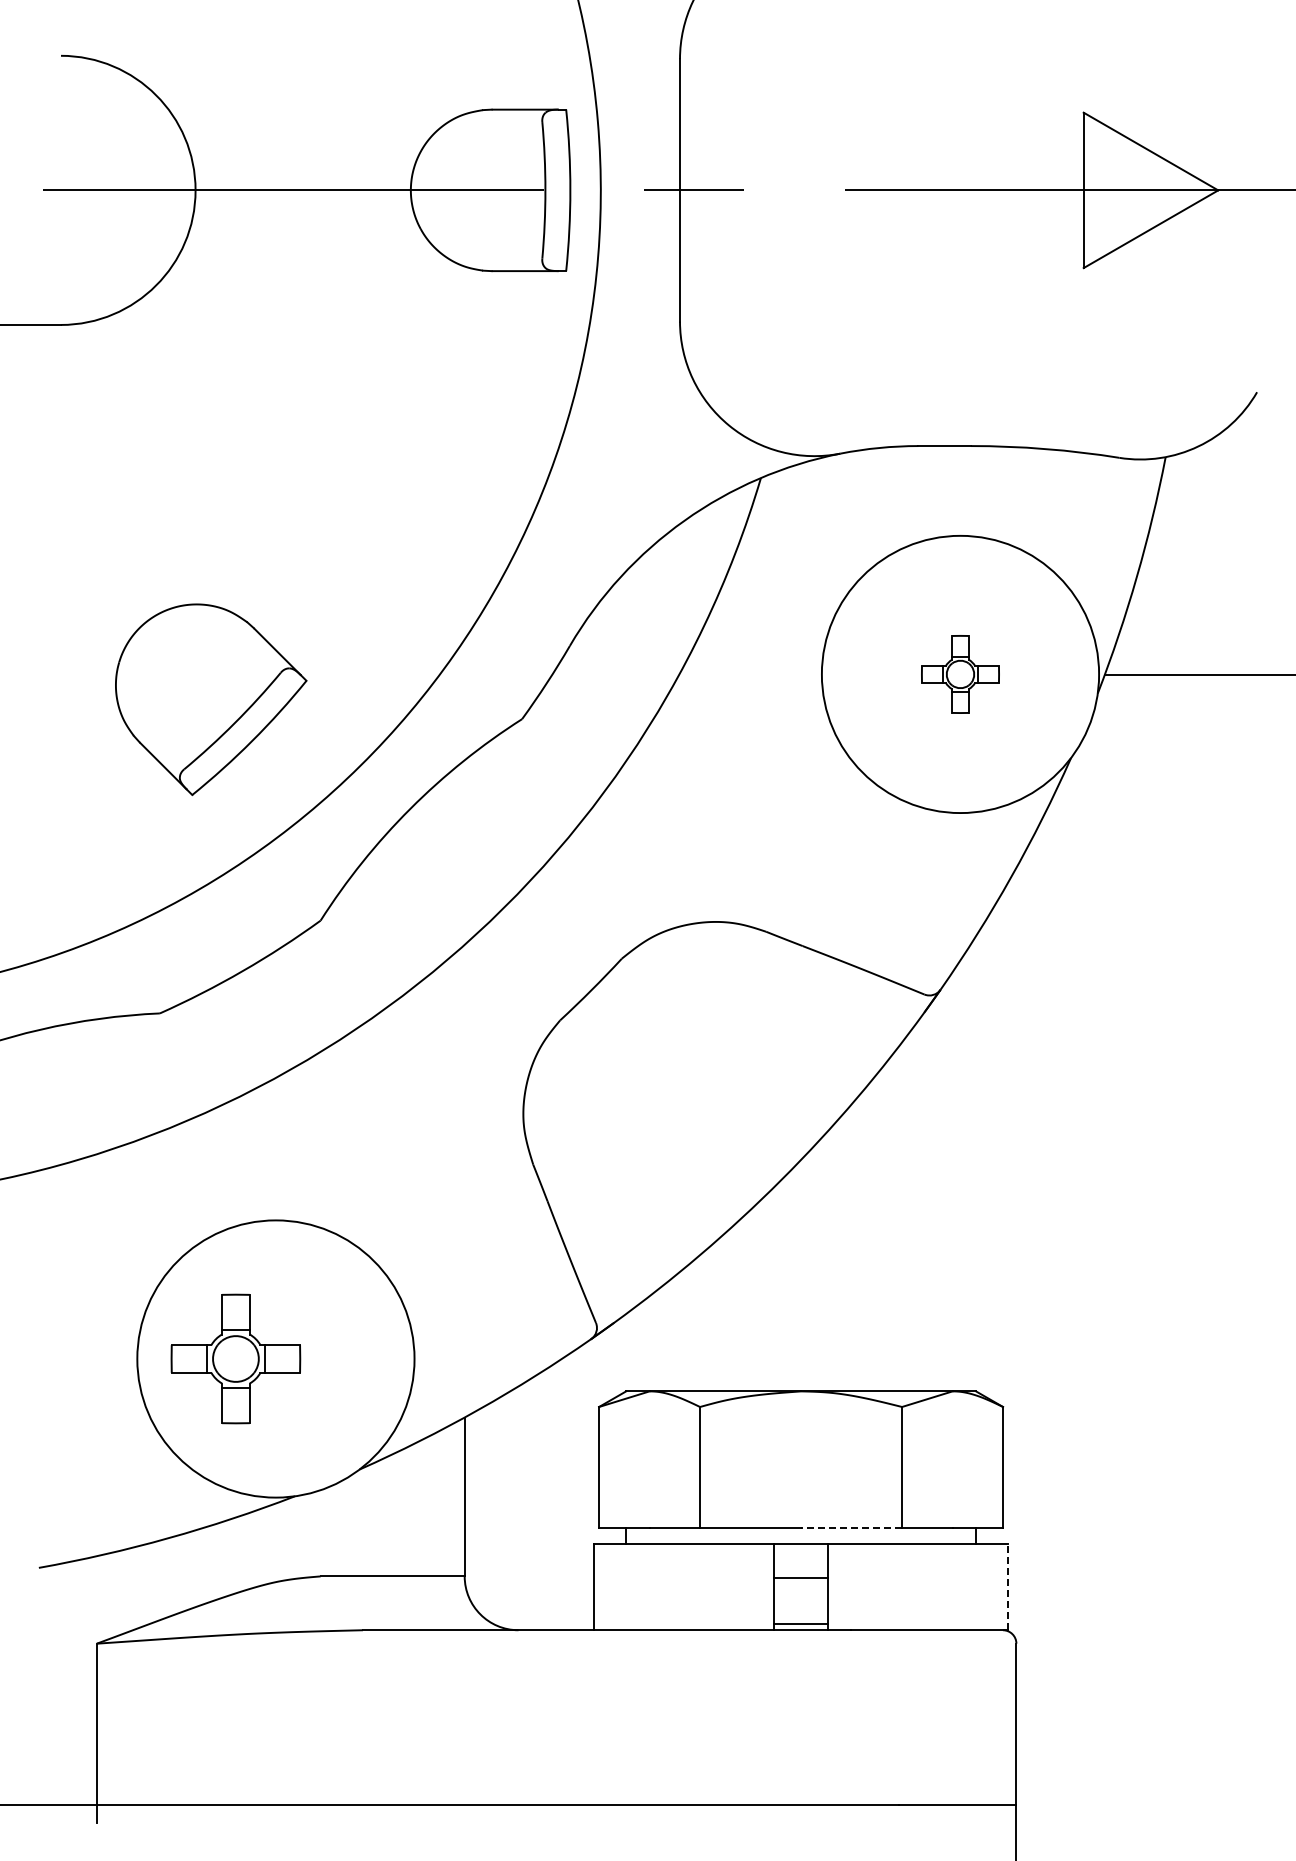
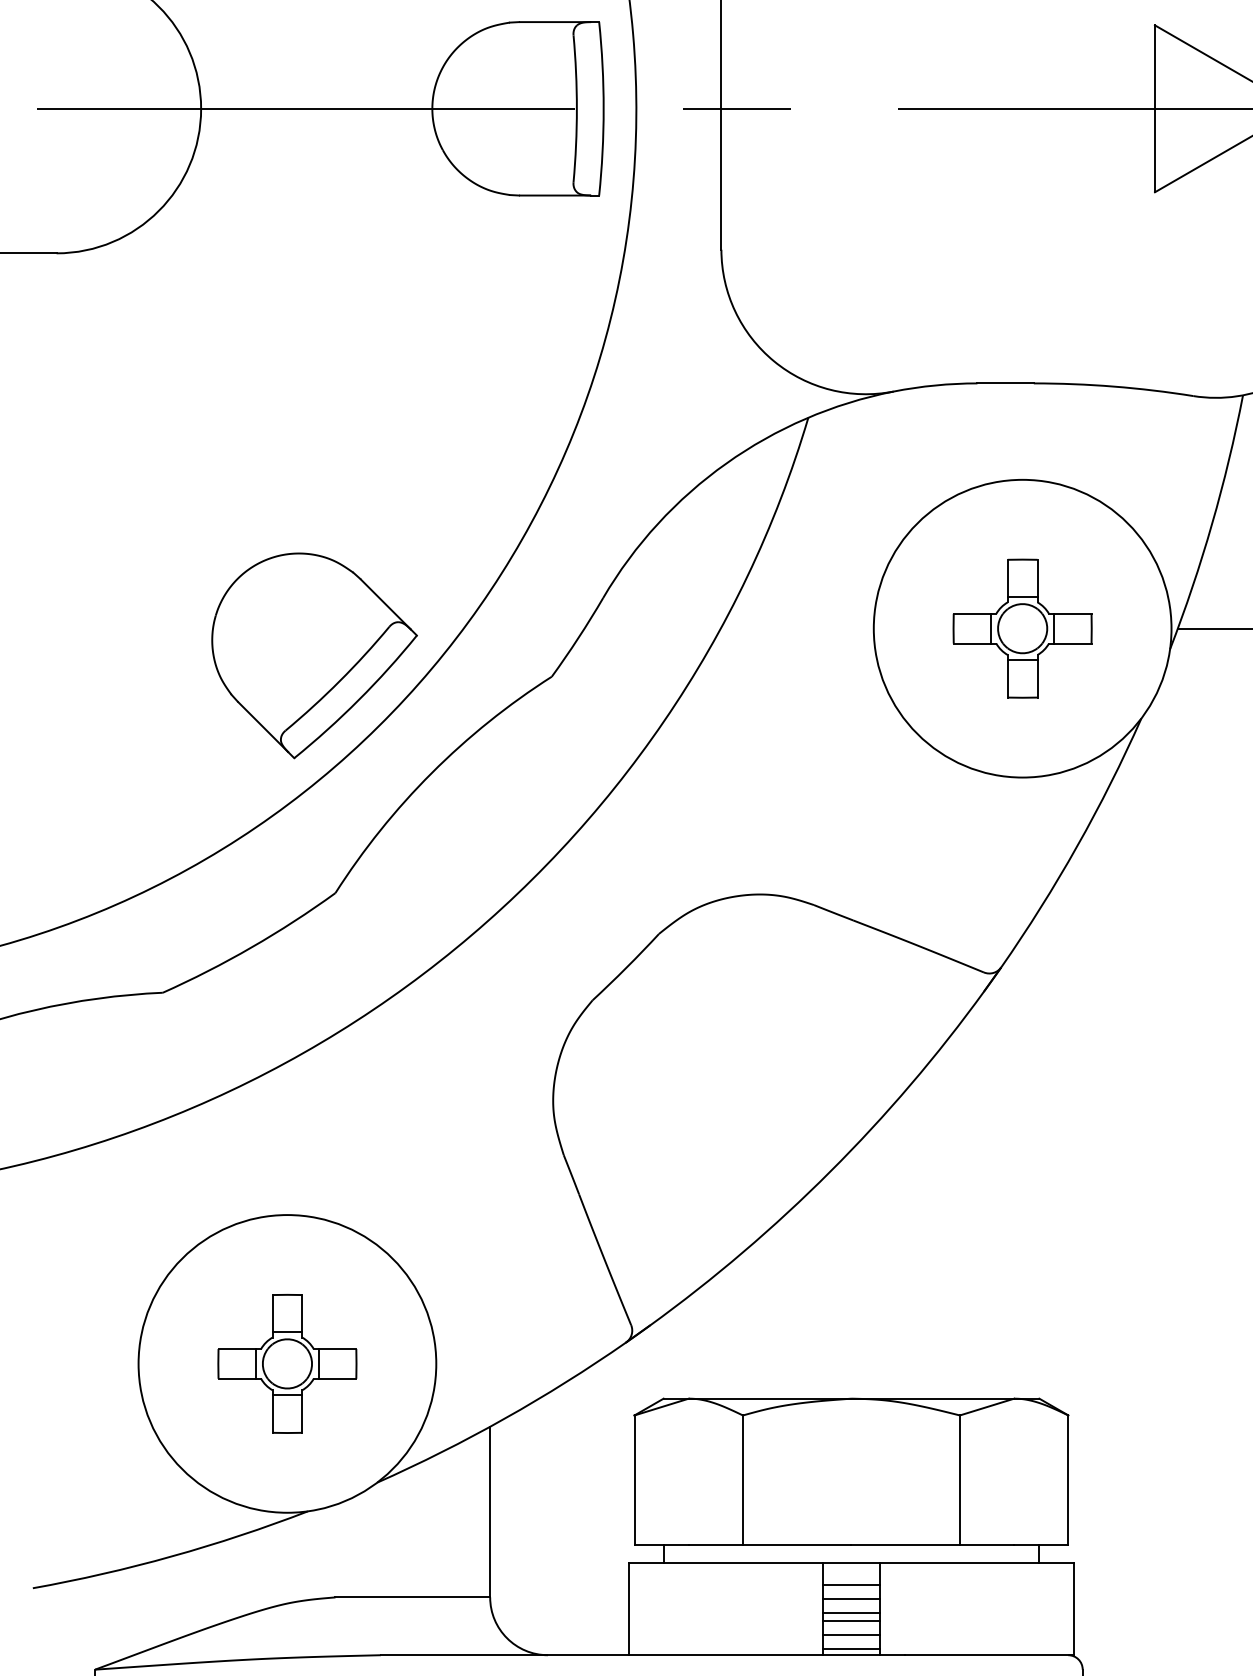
part: (960, 674) -> (1022, 628), size x1.67
part: (211, 699) -> (314, 655), moved
part: (235, 1358) -> (286, 1363), moved
line: (851, 1527) -> (905, 1544), dashed -> solid
line: (801, 1564) -> (851, 1584), added
line: (1008, 1586) -> (1074, 1608), dashed -> solid
line: (801, 1590) -> (851, 1612), added
line: (801, 1598) -> (851, 1621), added
line: (801, 1611) -> (851, 1635), added

